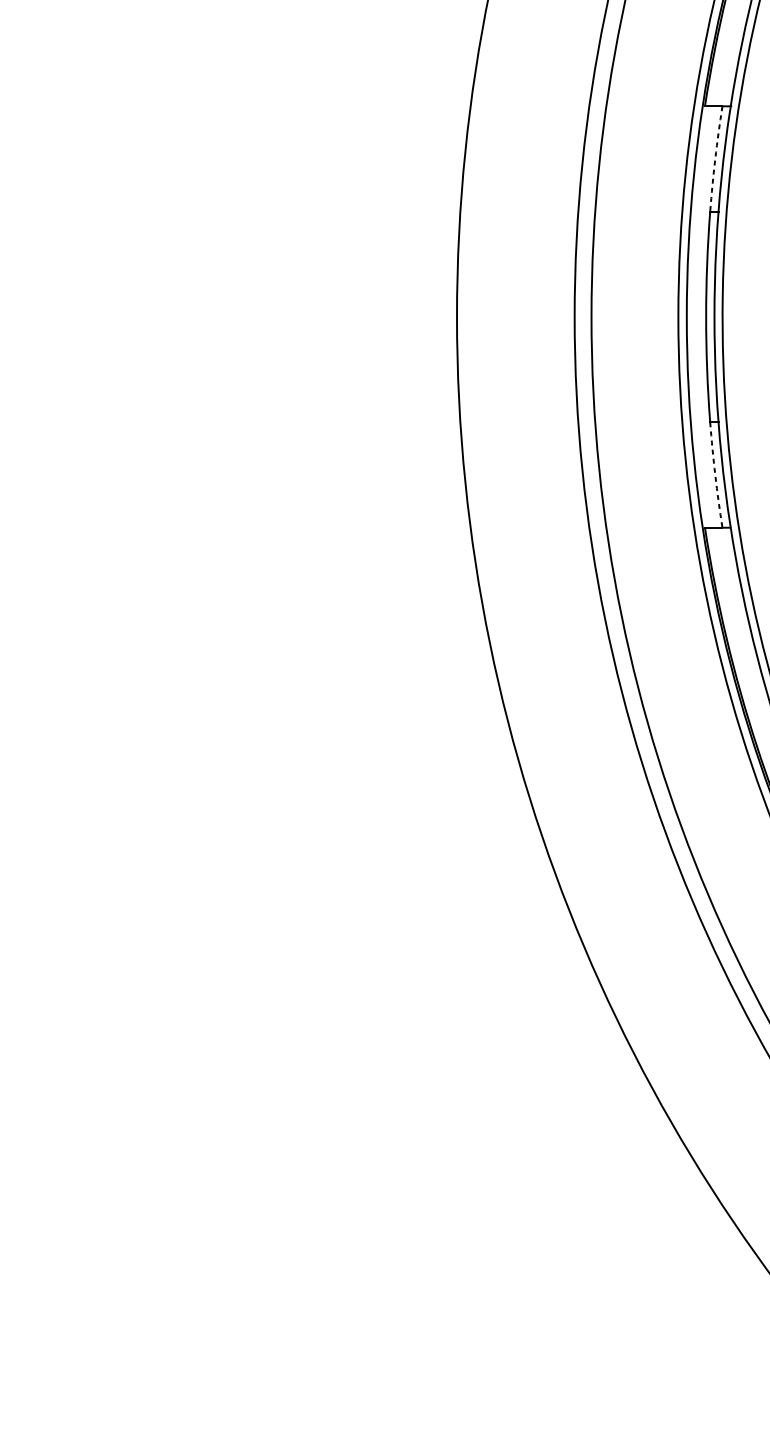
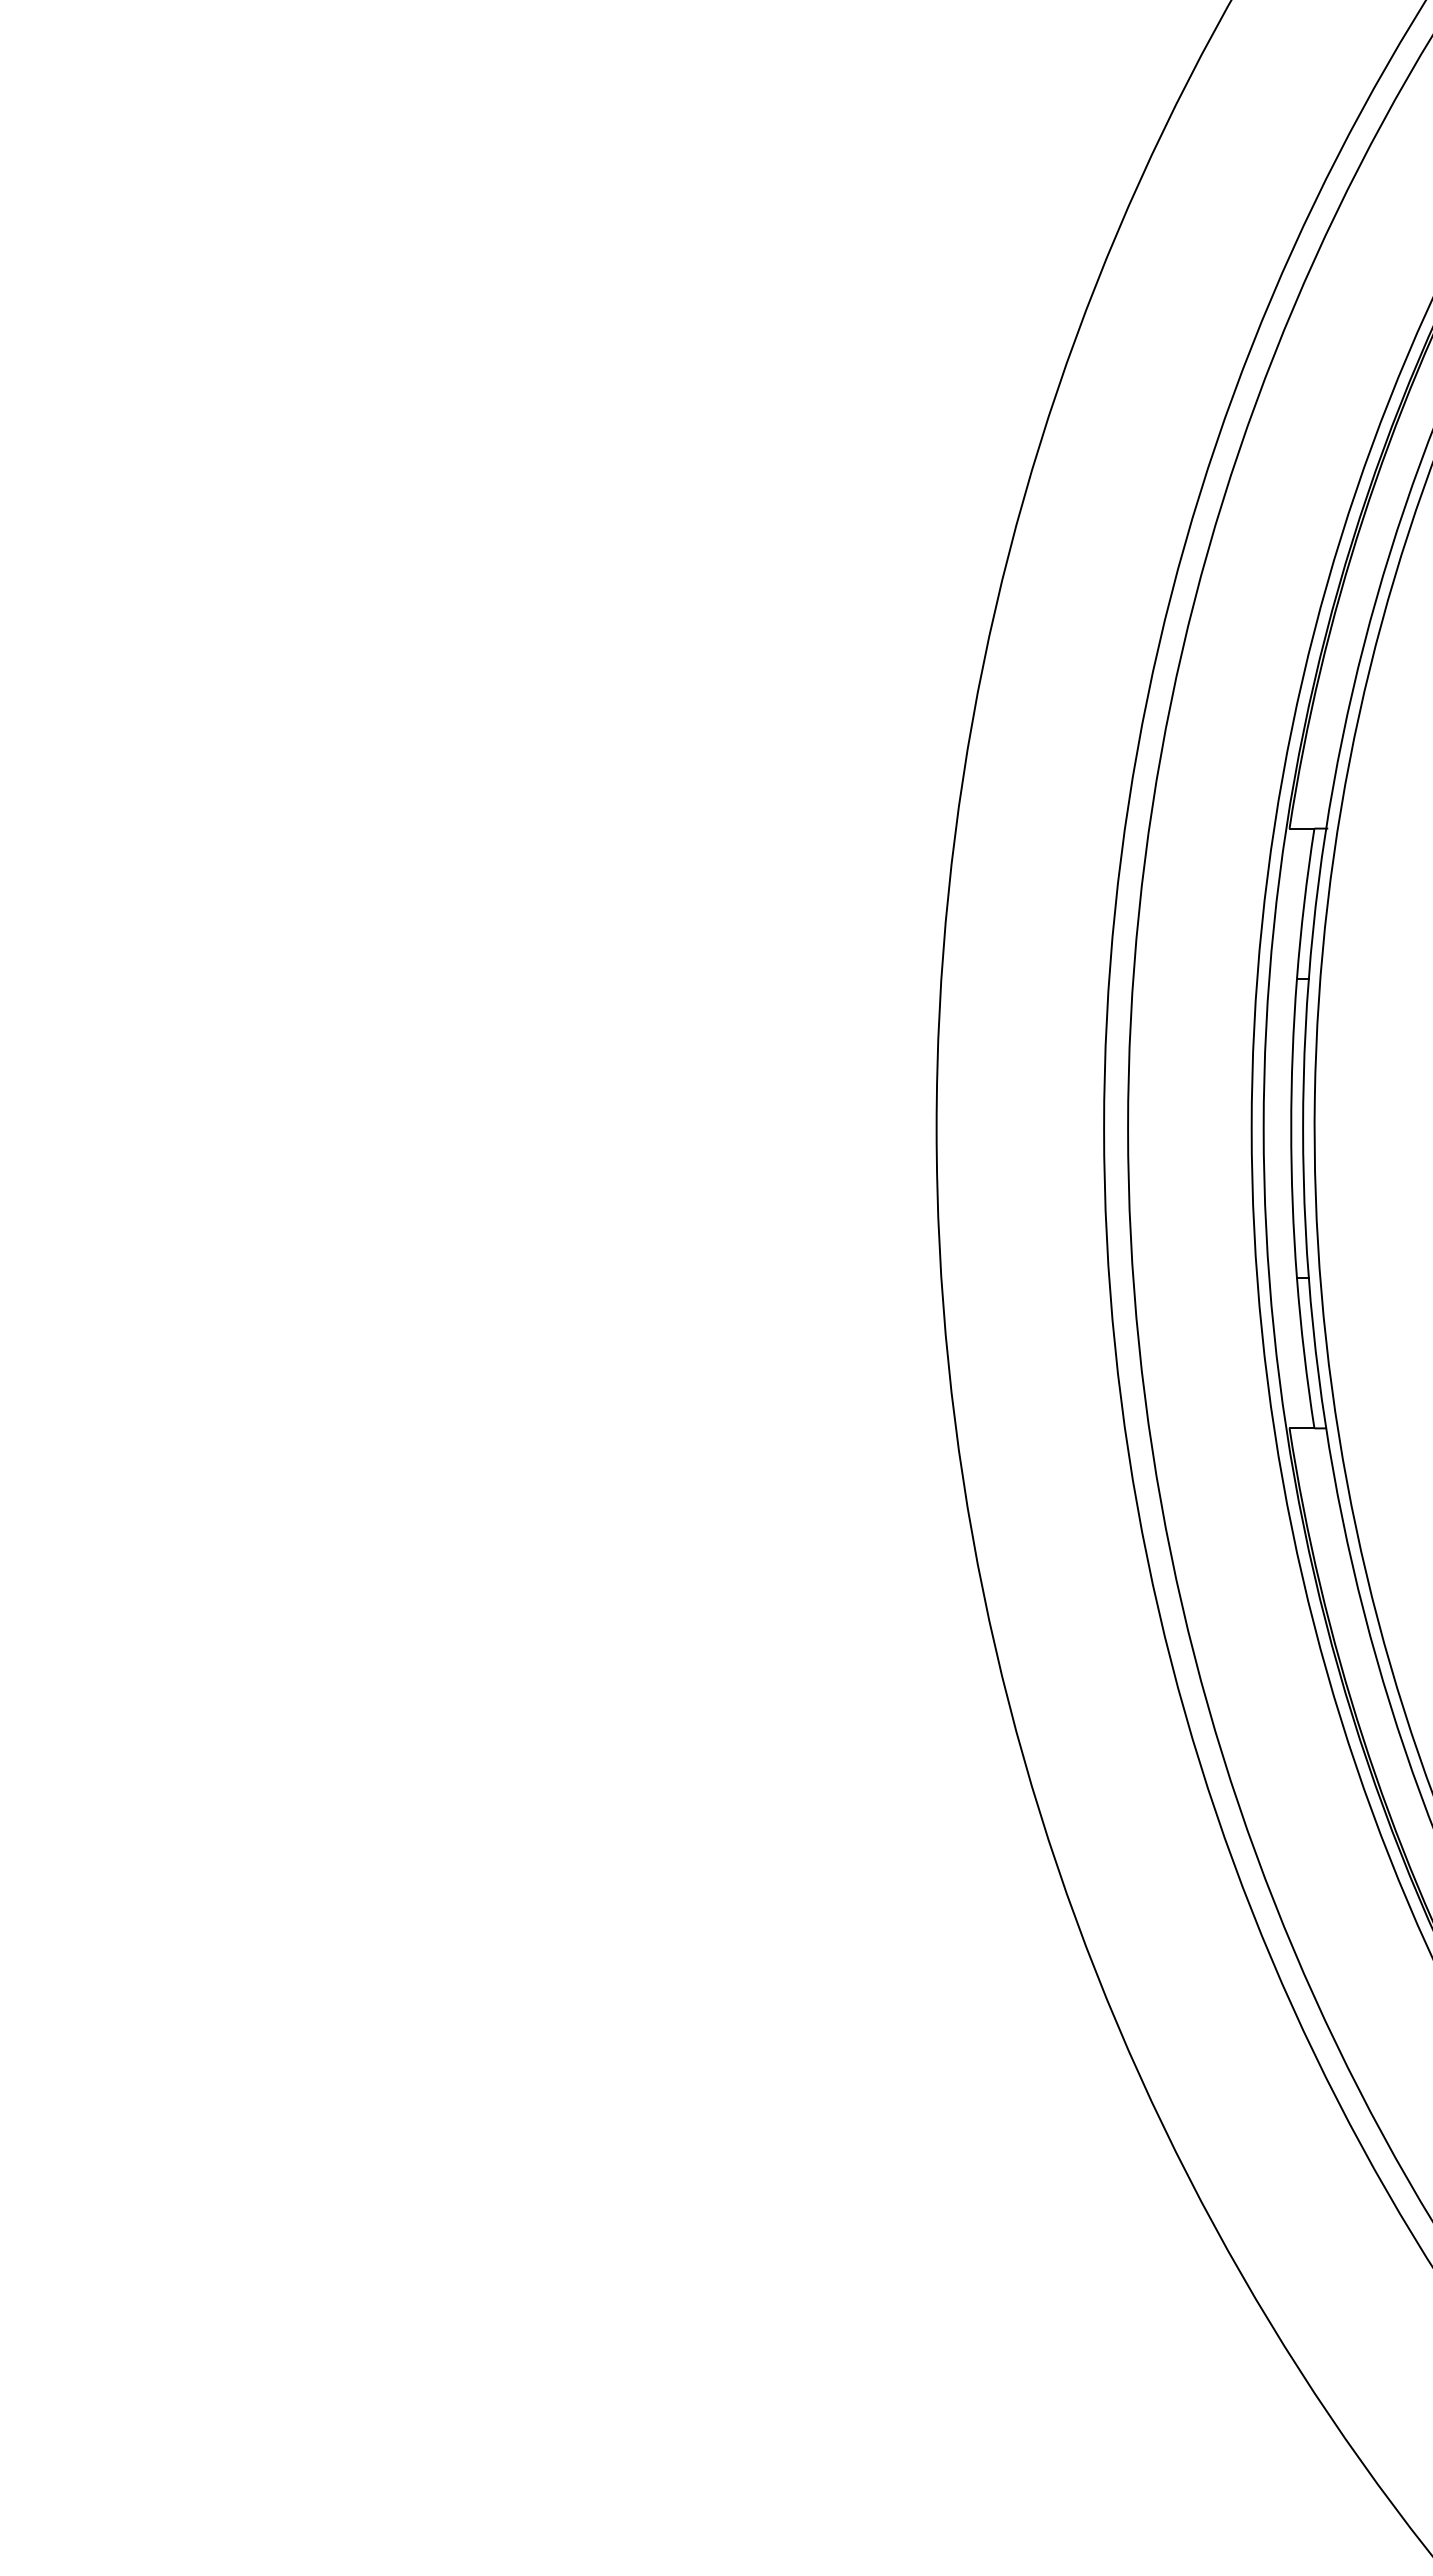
arc: (715, 158) -> (1304, 903), dashed -> solid
arc: (715, 475) -> (1304, 1353), dashed -> solid

